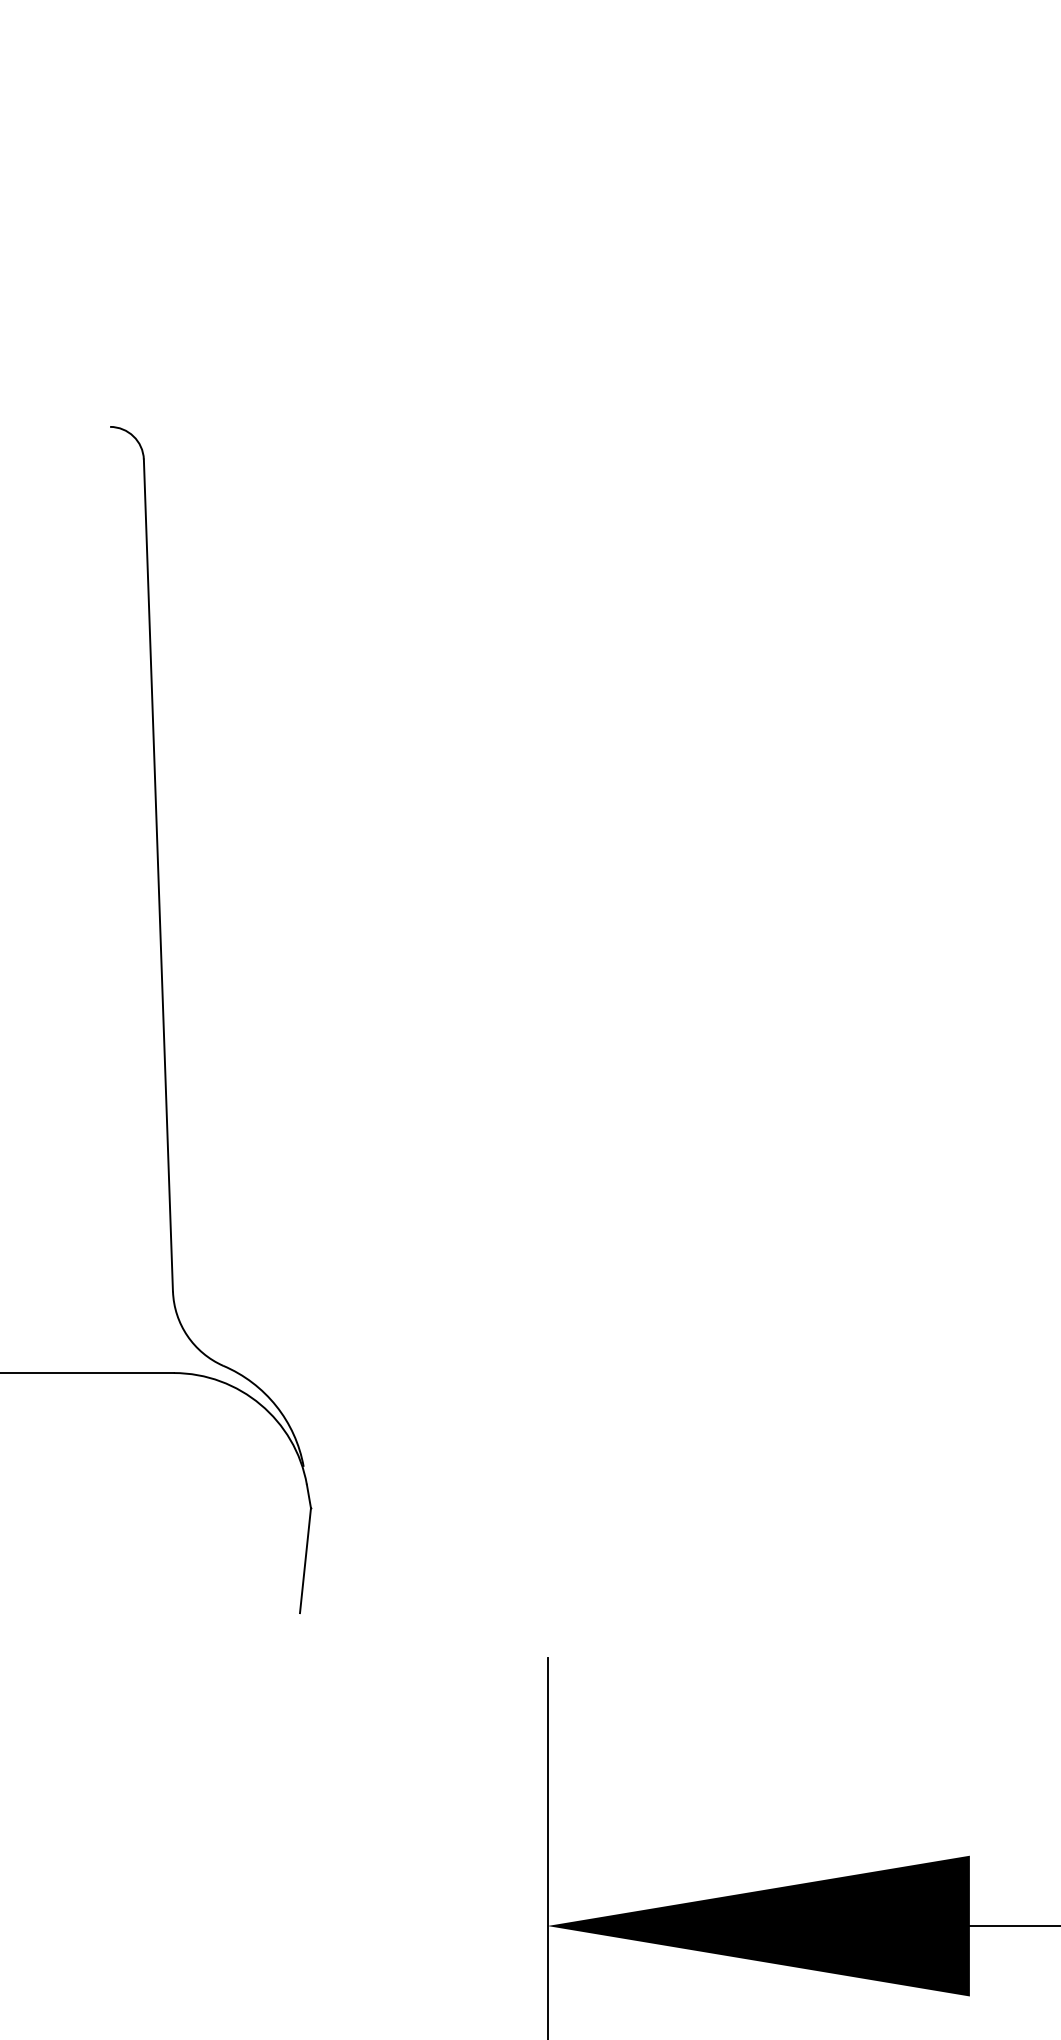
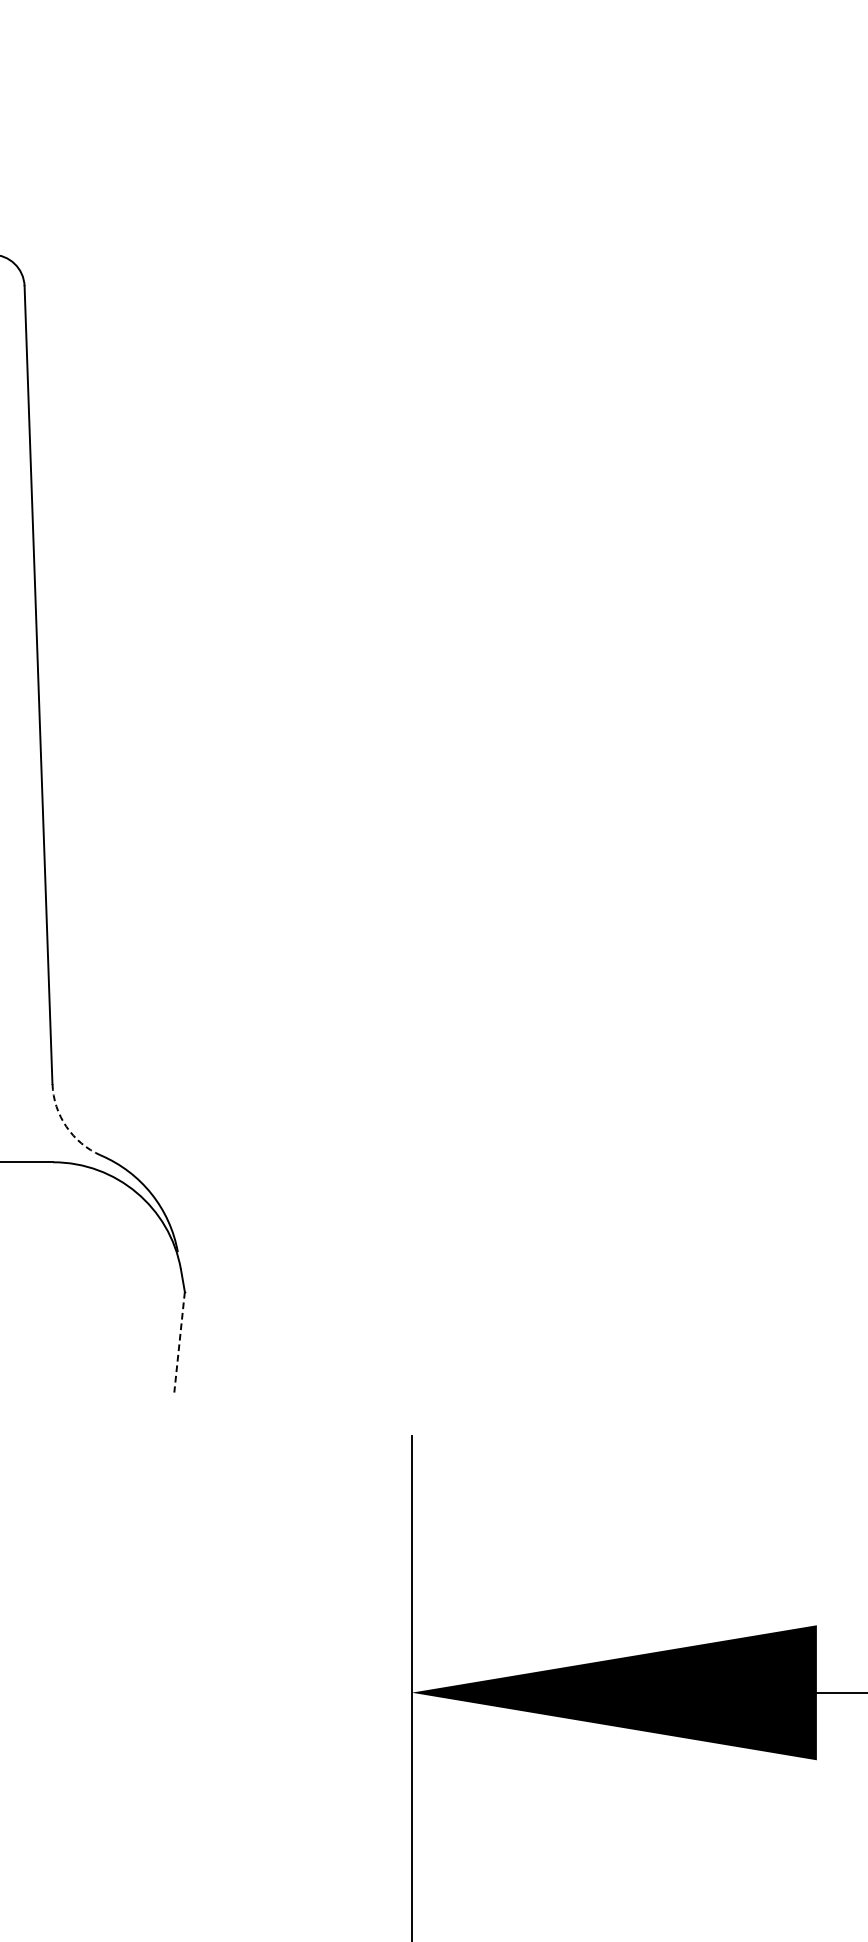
arc: (187, 1335) -> (66, 1126), solid -> dashed
line: (305, 1560) -> (179, 1342), solid -> dashed

